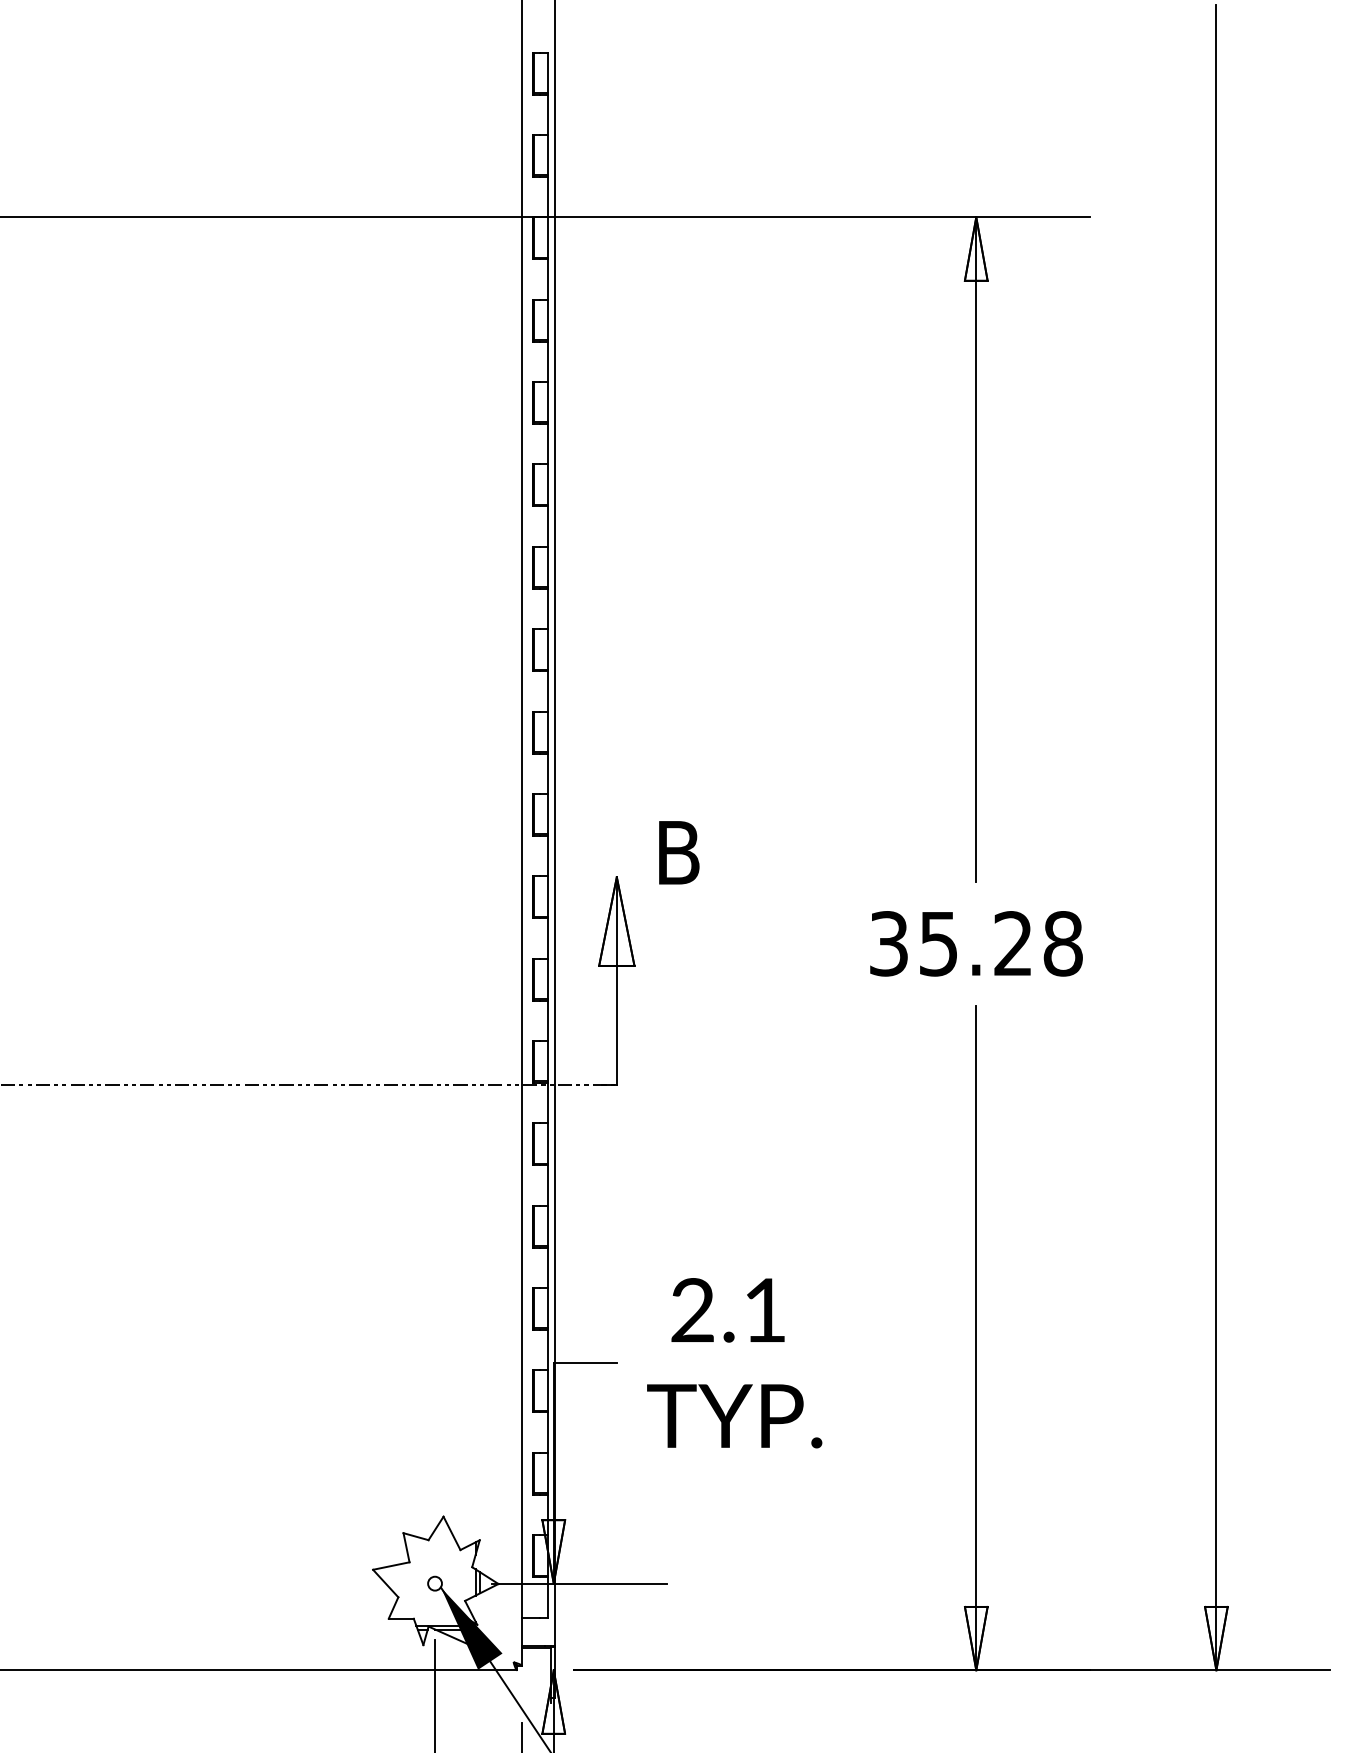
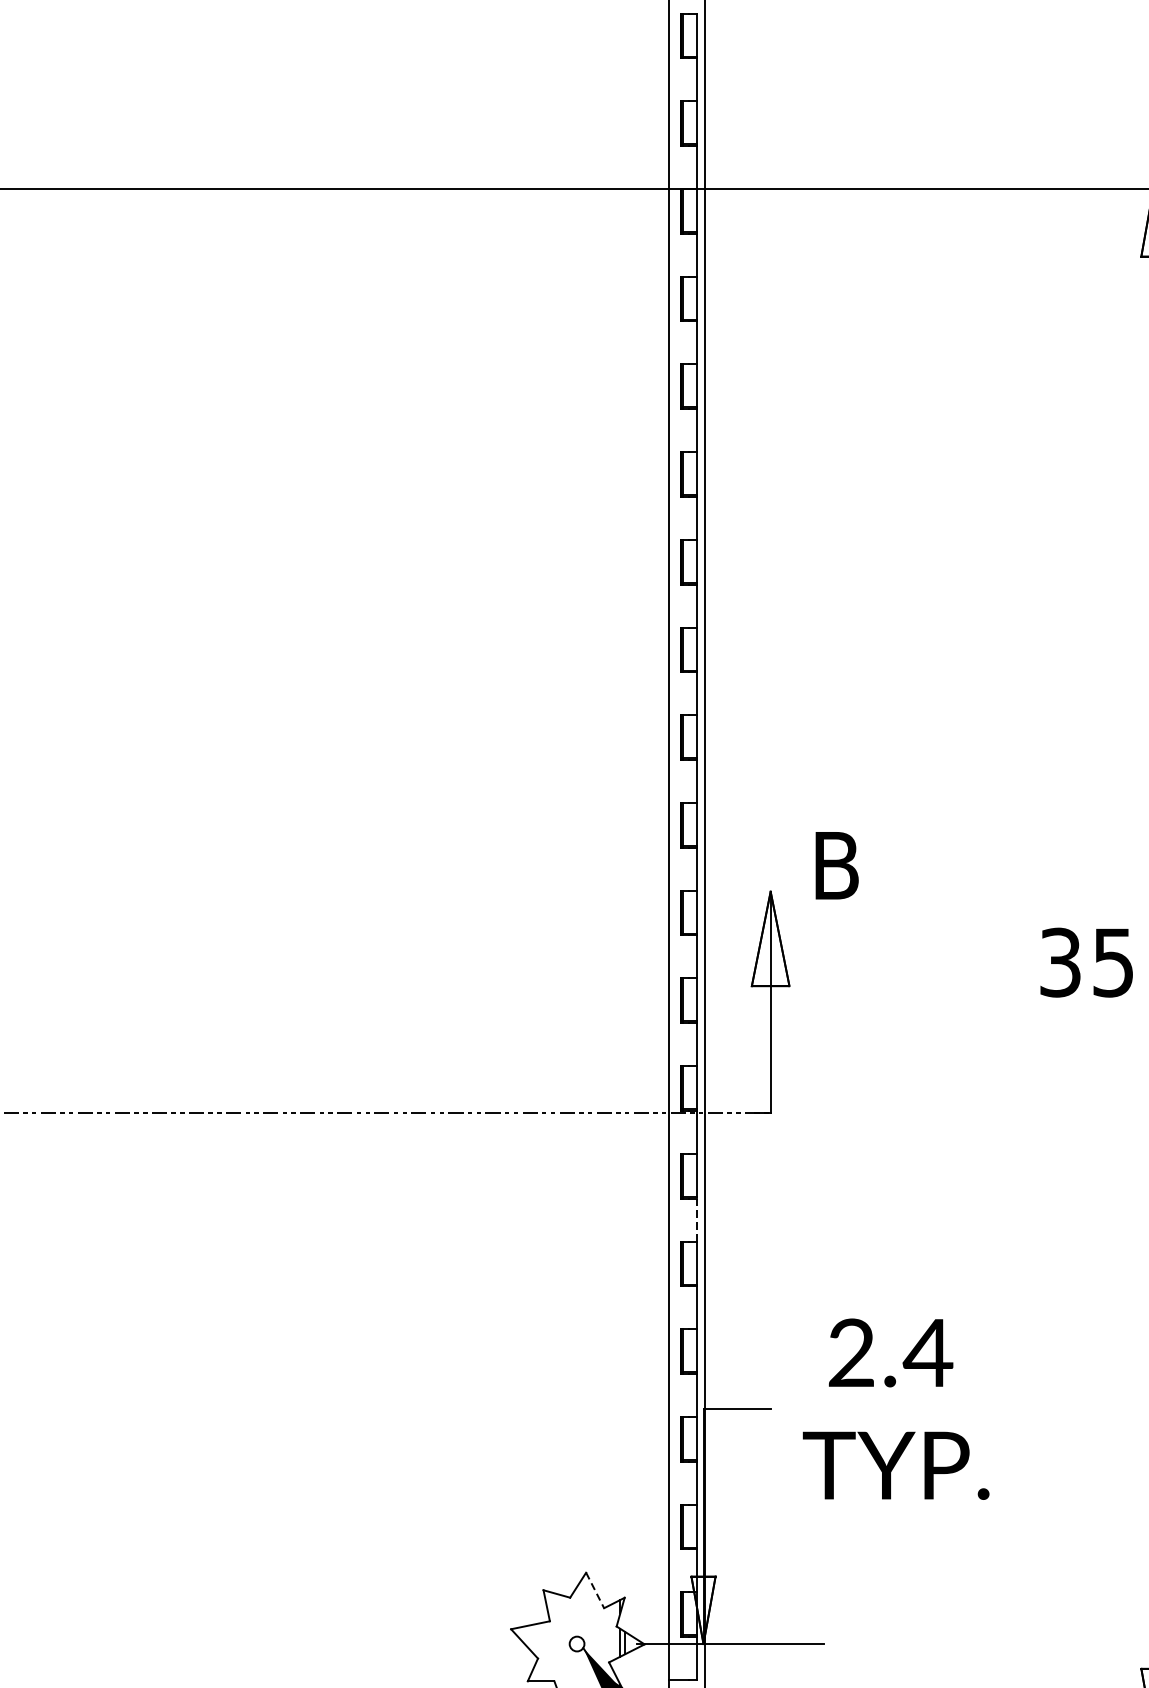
line: (547, 1185) -> (696, 1220), solid -> dashed
text: (764, 1309) -> (927, 1352), 2.1 -> 2.4
line: (452, 1533) -> (595, 1590), solid -> dashed

